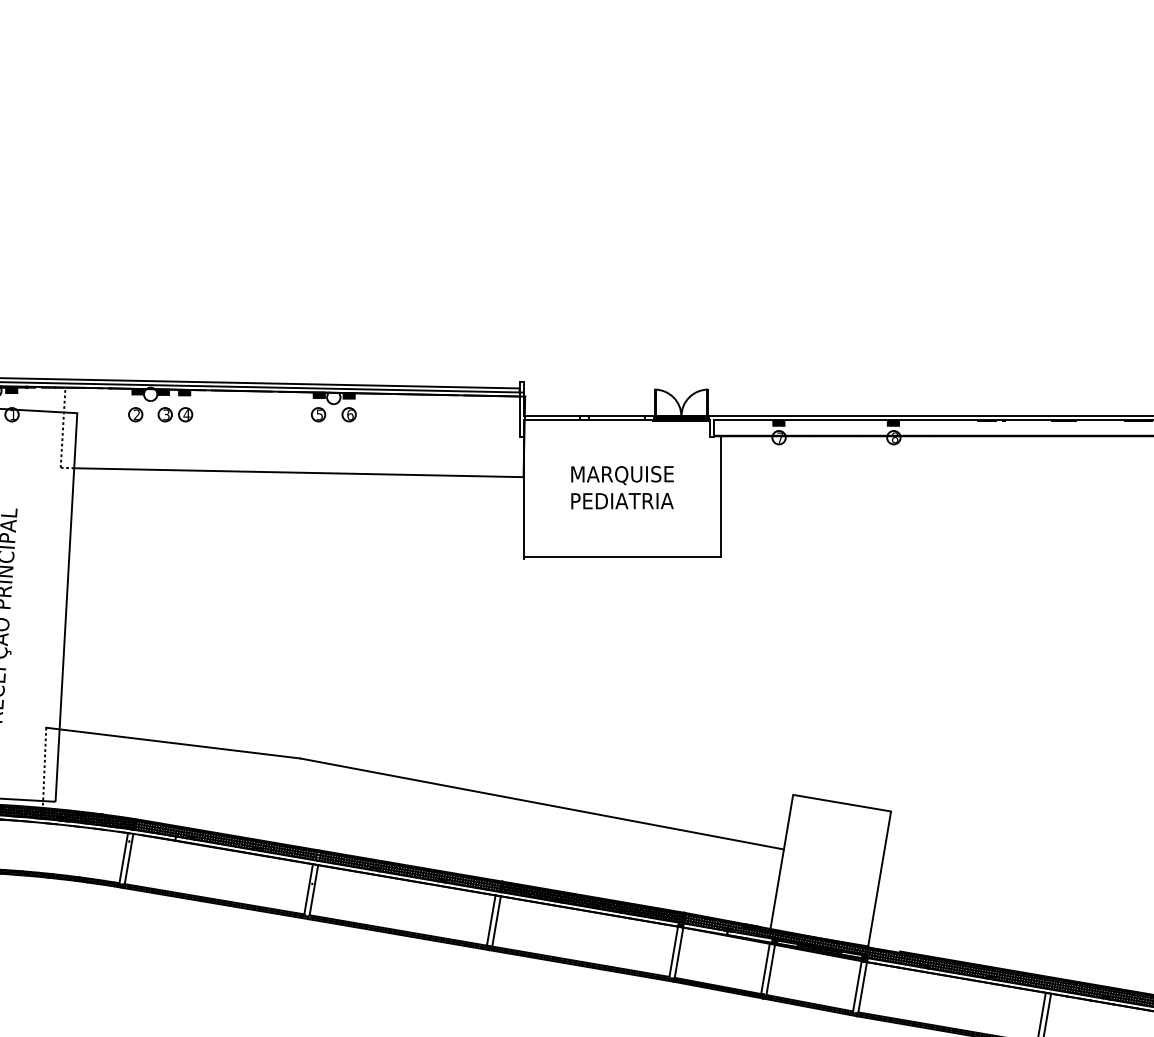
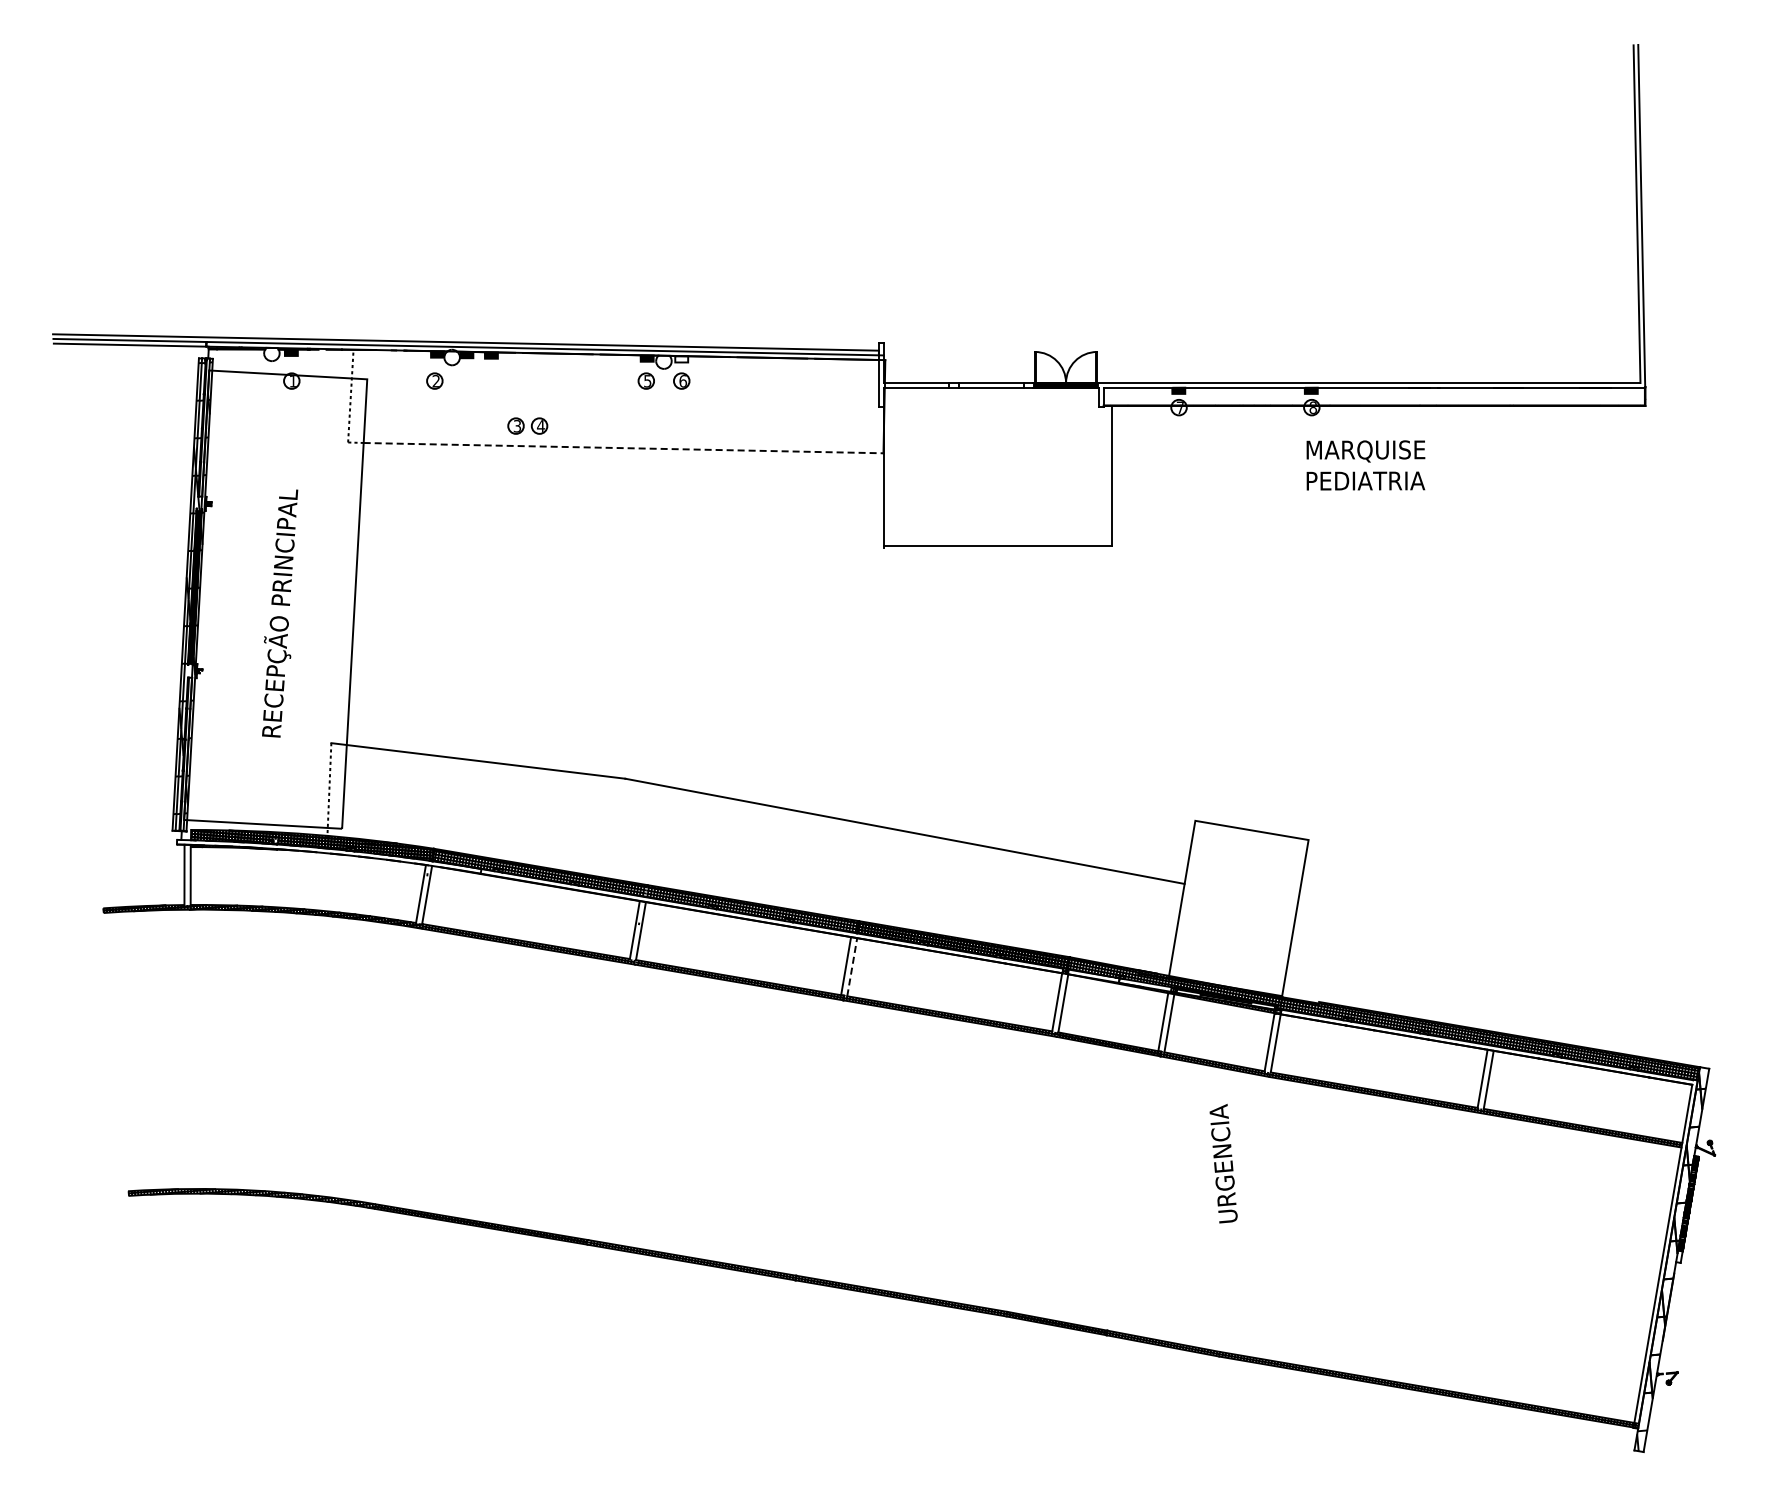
fill: (348, 396) -> (681, 359), removed
part: (175, 414) -> (527, 425), moved
line: (298, 473) -> (623, 448), solid -> dashed
text: (622, 487) -> (1365, 465), moved
line: (496, 920) -> (852, 966), solid -> dashed

